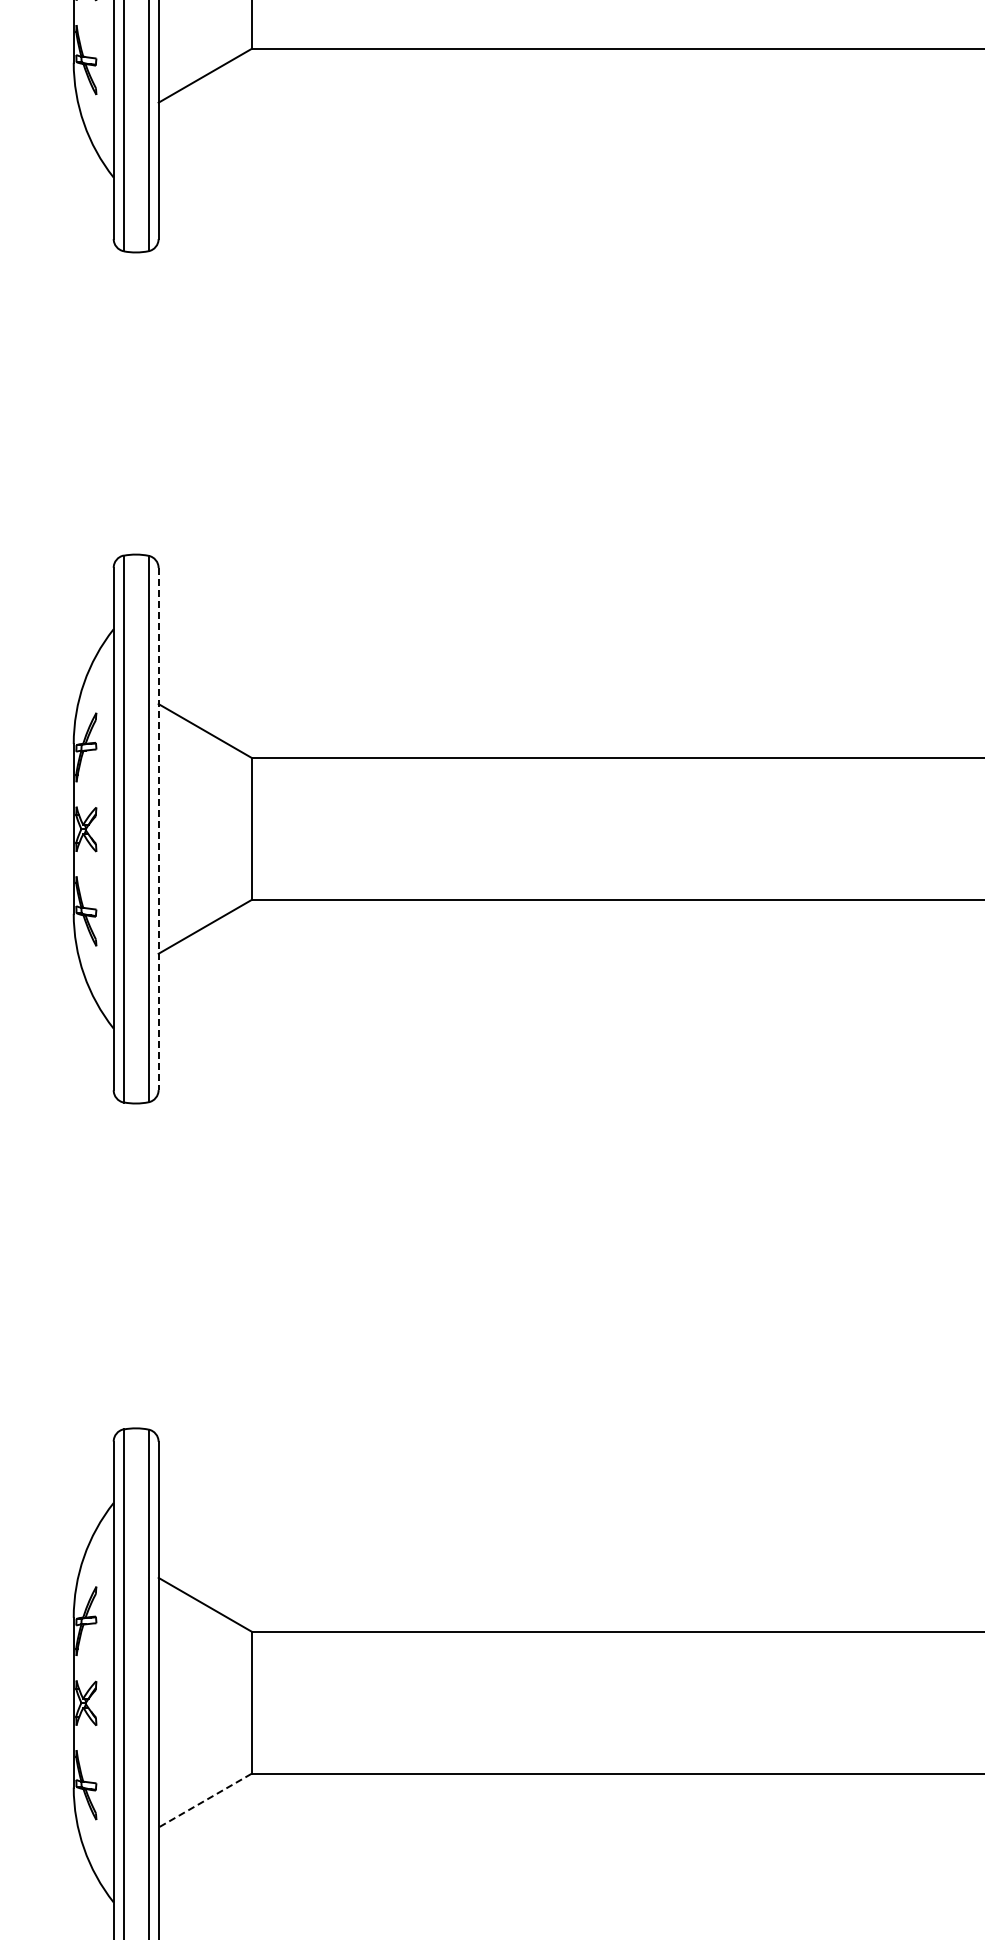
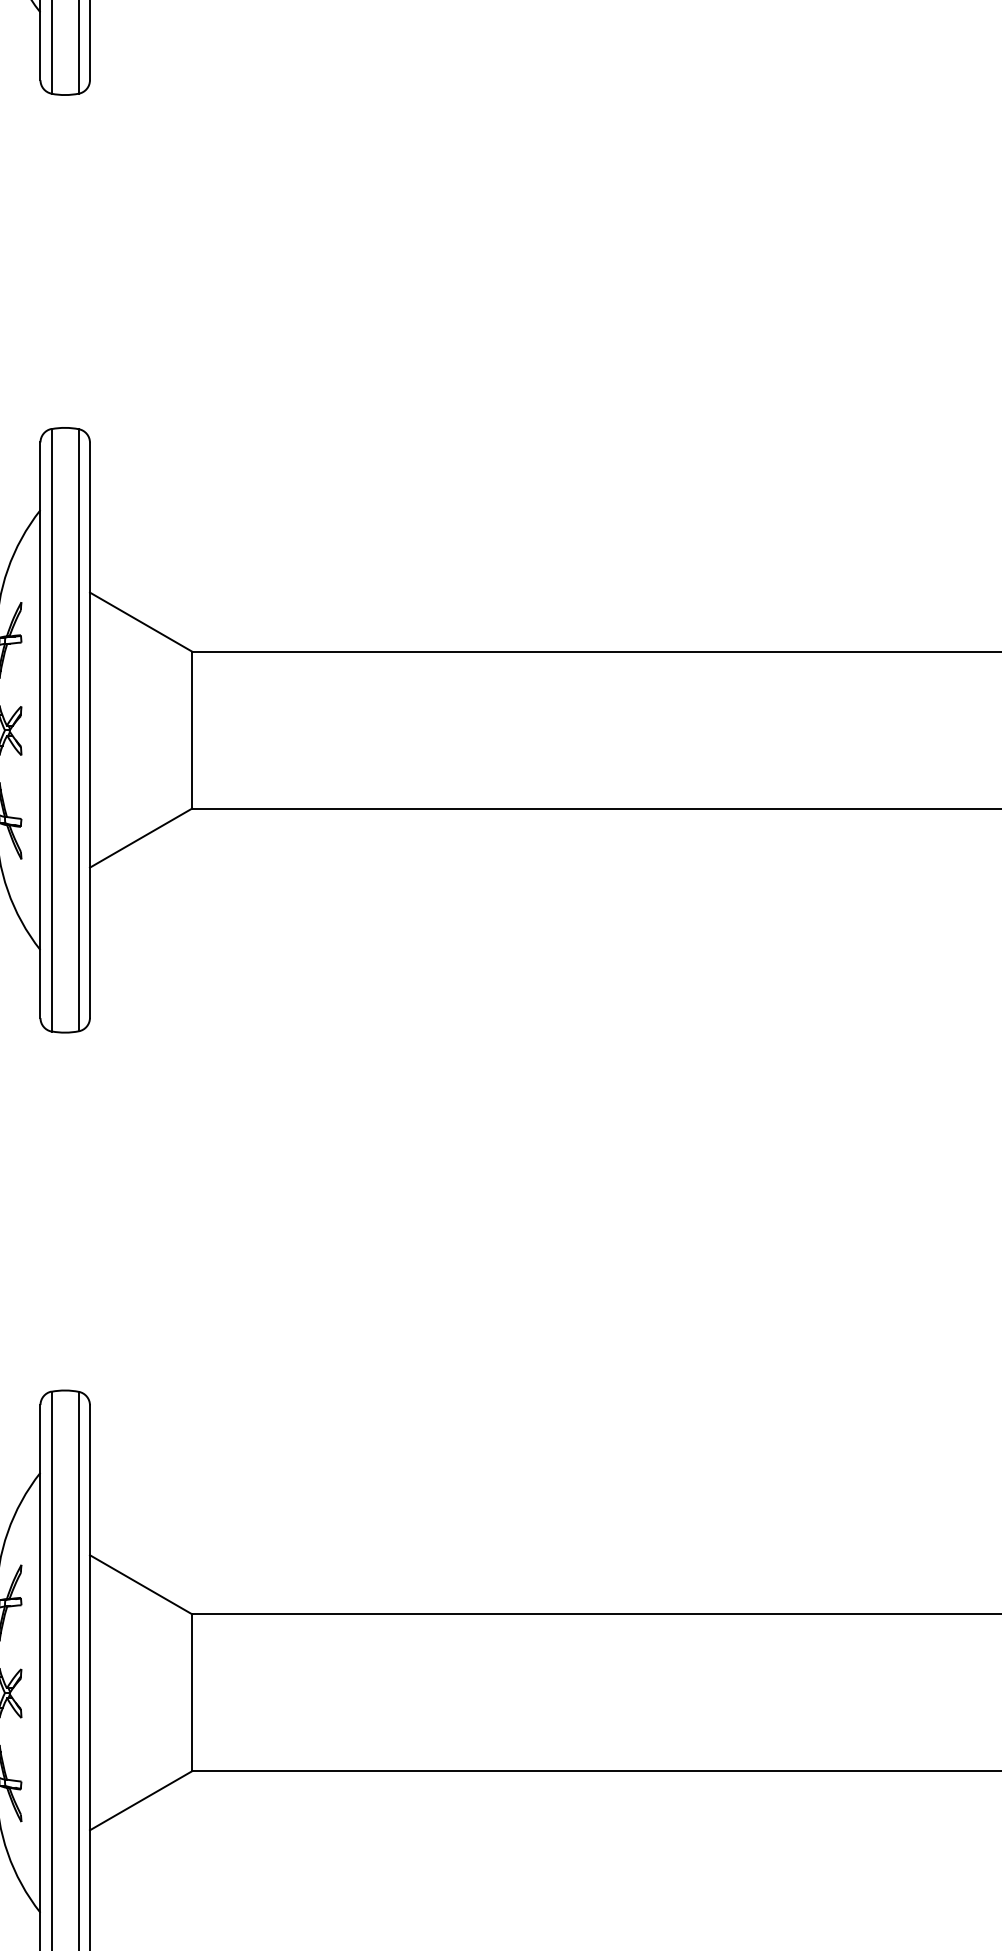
line: (158, 829) -> (89, 730), dashed -> solid
line: (205, 1800) -> (141, 1800), dashed -> solid

